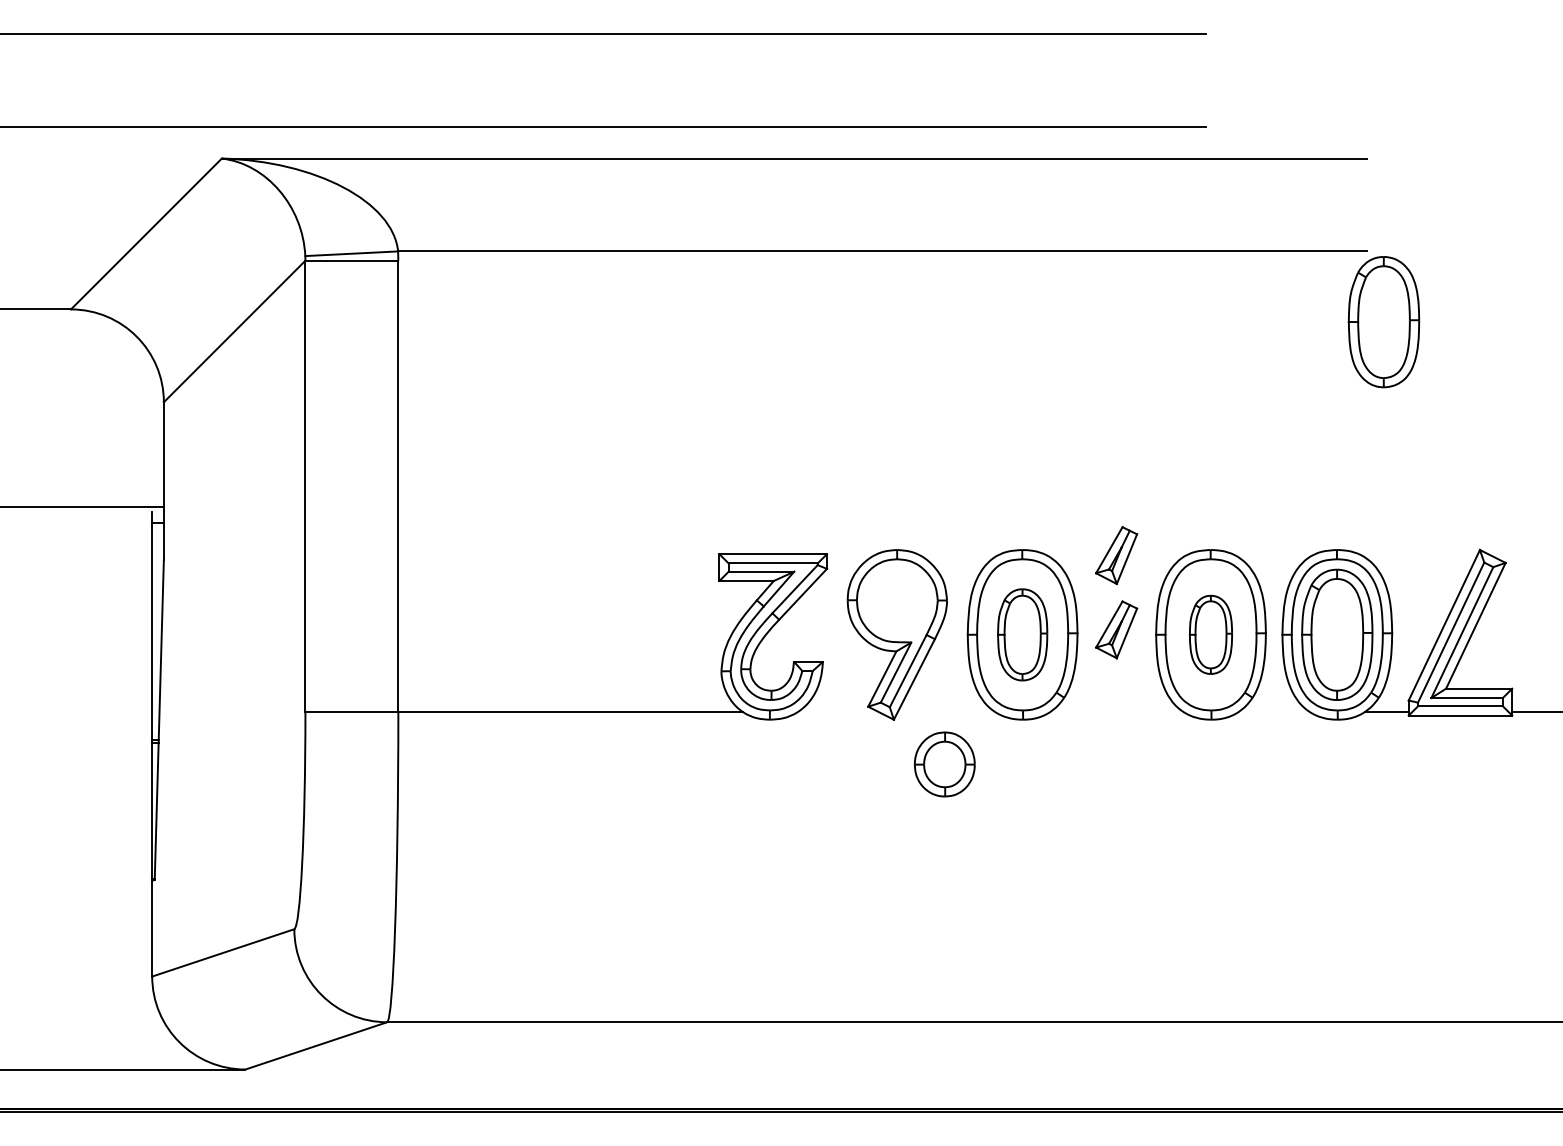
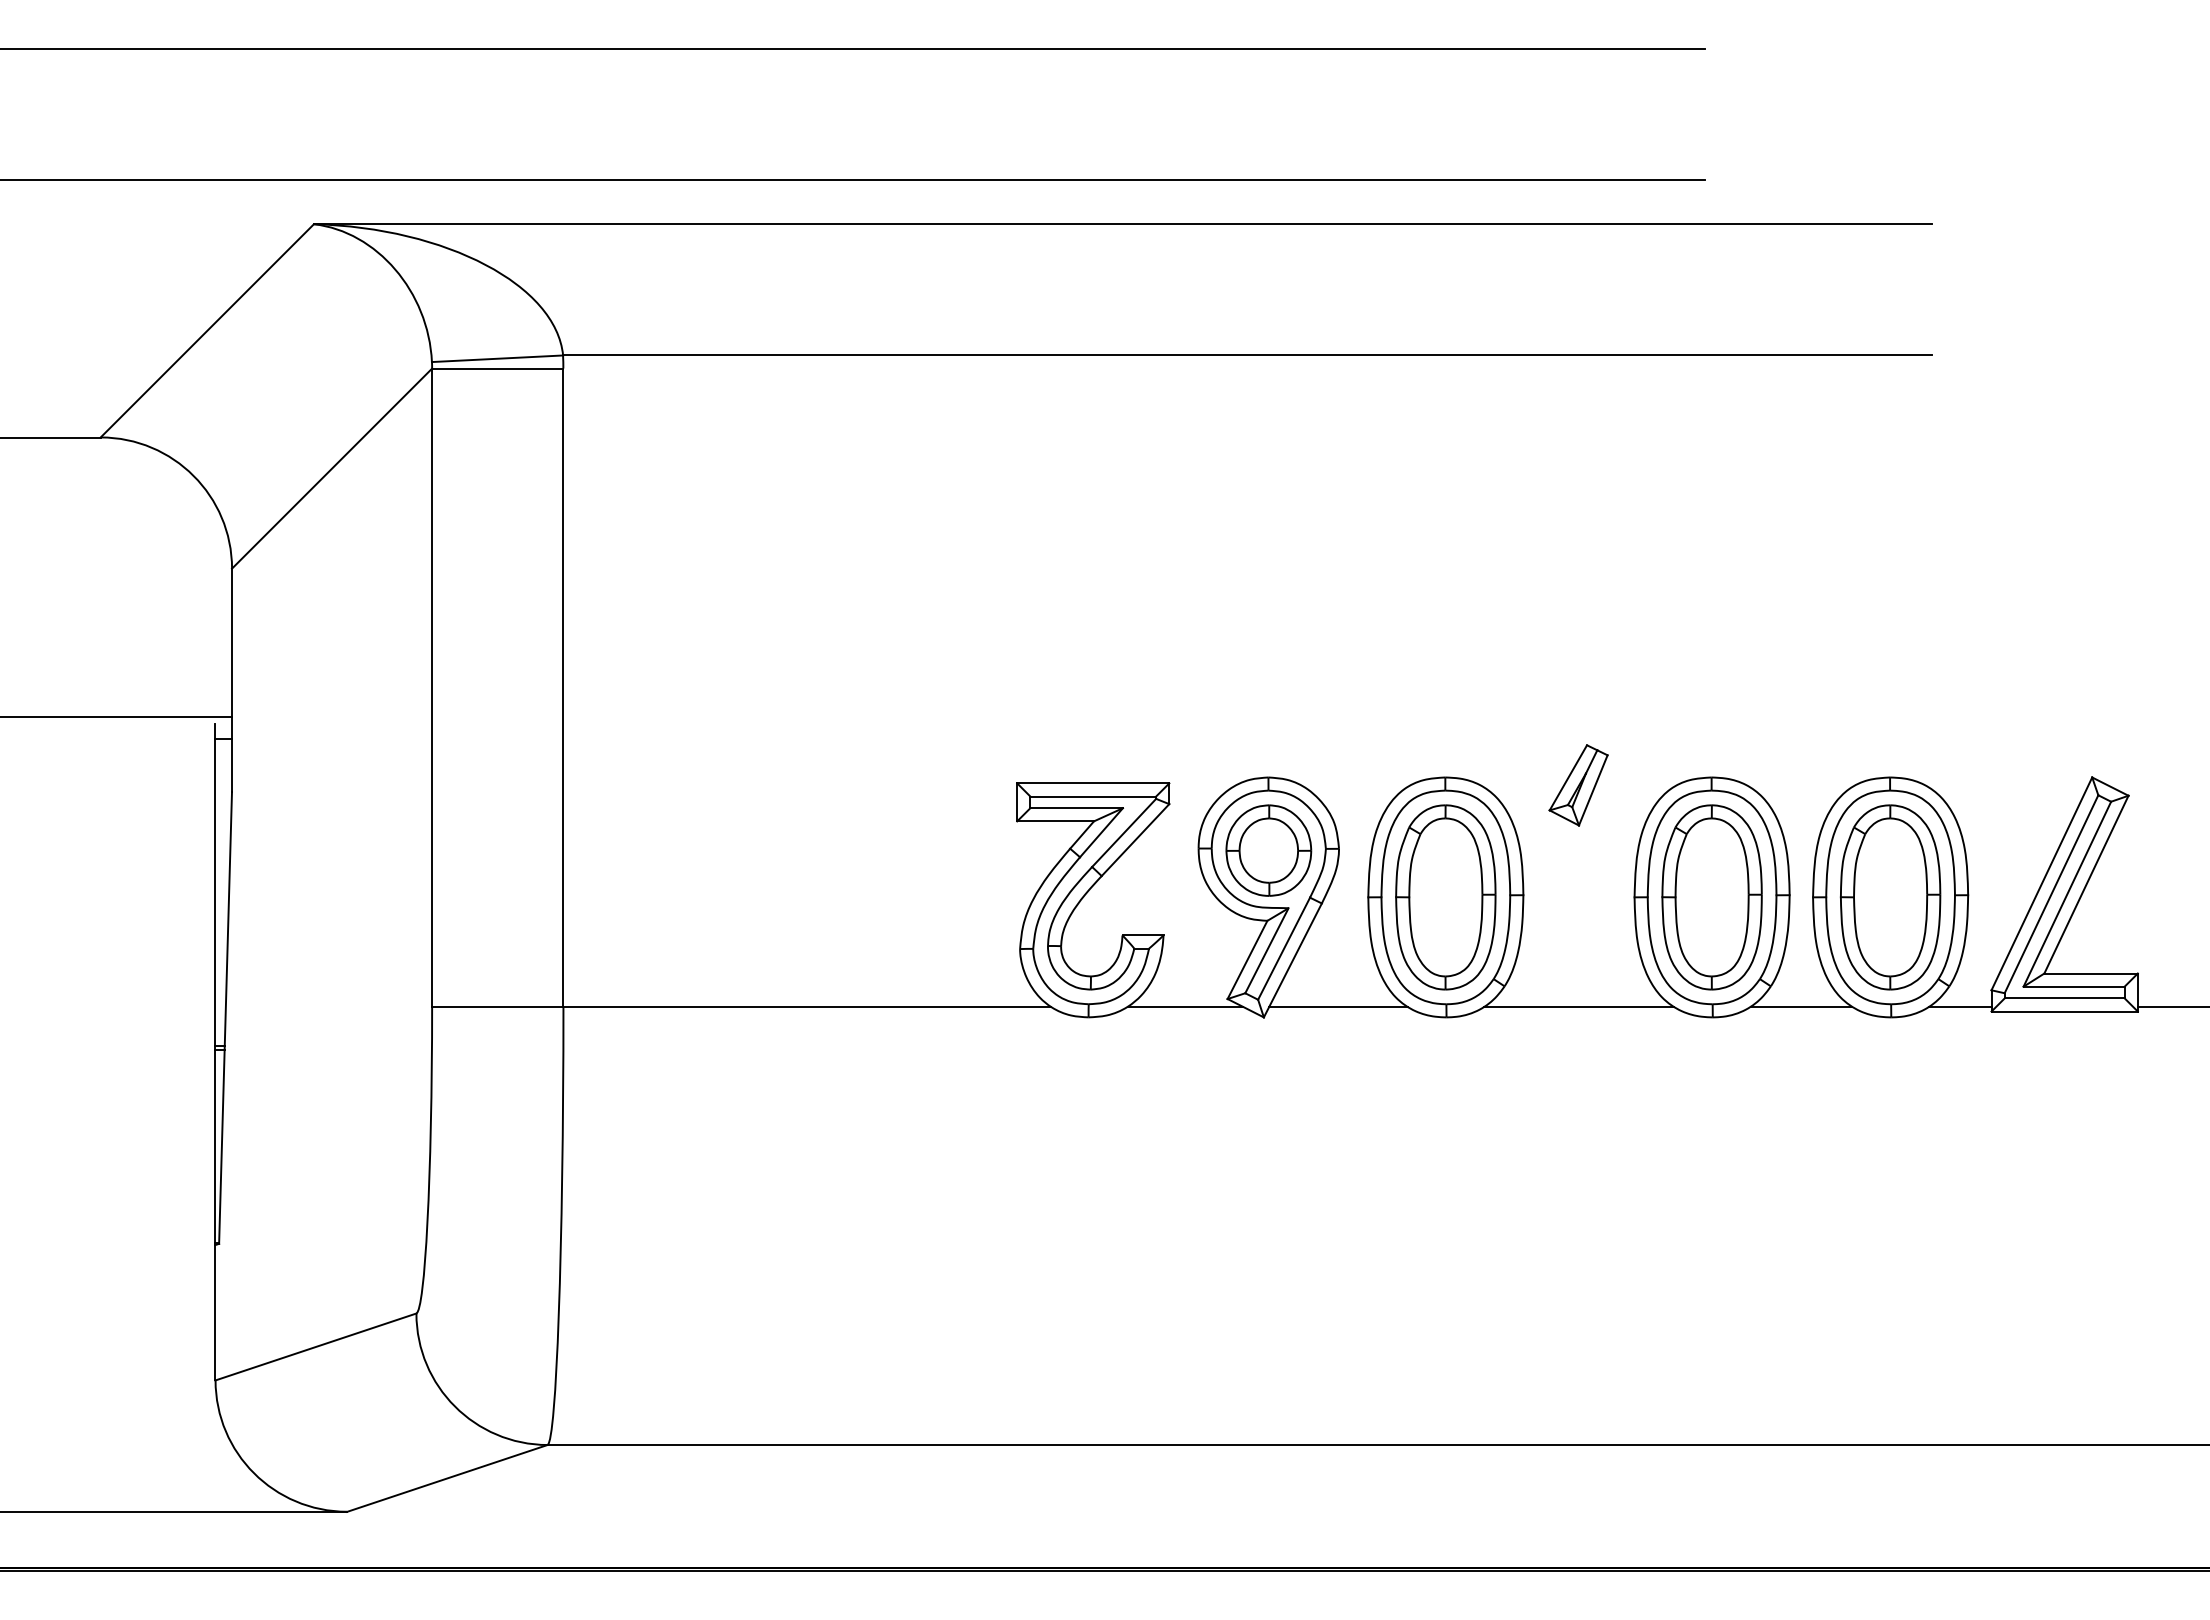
part: (1383, 322) -> (1956, 455), removed
part: (1116, 629) -> (1578, 890), removed
part: (1022, 634) -> (1445, 897), size x1.43
part: (1210, 634) -> (1711, 897), size x1.67
line: (838, 712) -> (1185, 1006), added
line: (946, 712) -> (1338, 1006), added
line: (1116, 712) -> (1578, 1006), added
line: (1274, 712) -> (1801, 1006), added
part: (944, 764) -> (1268, 850), moved

